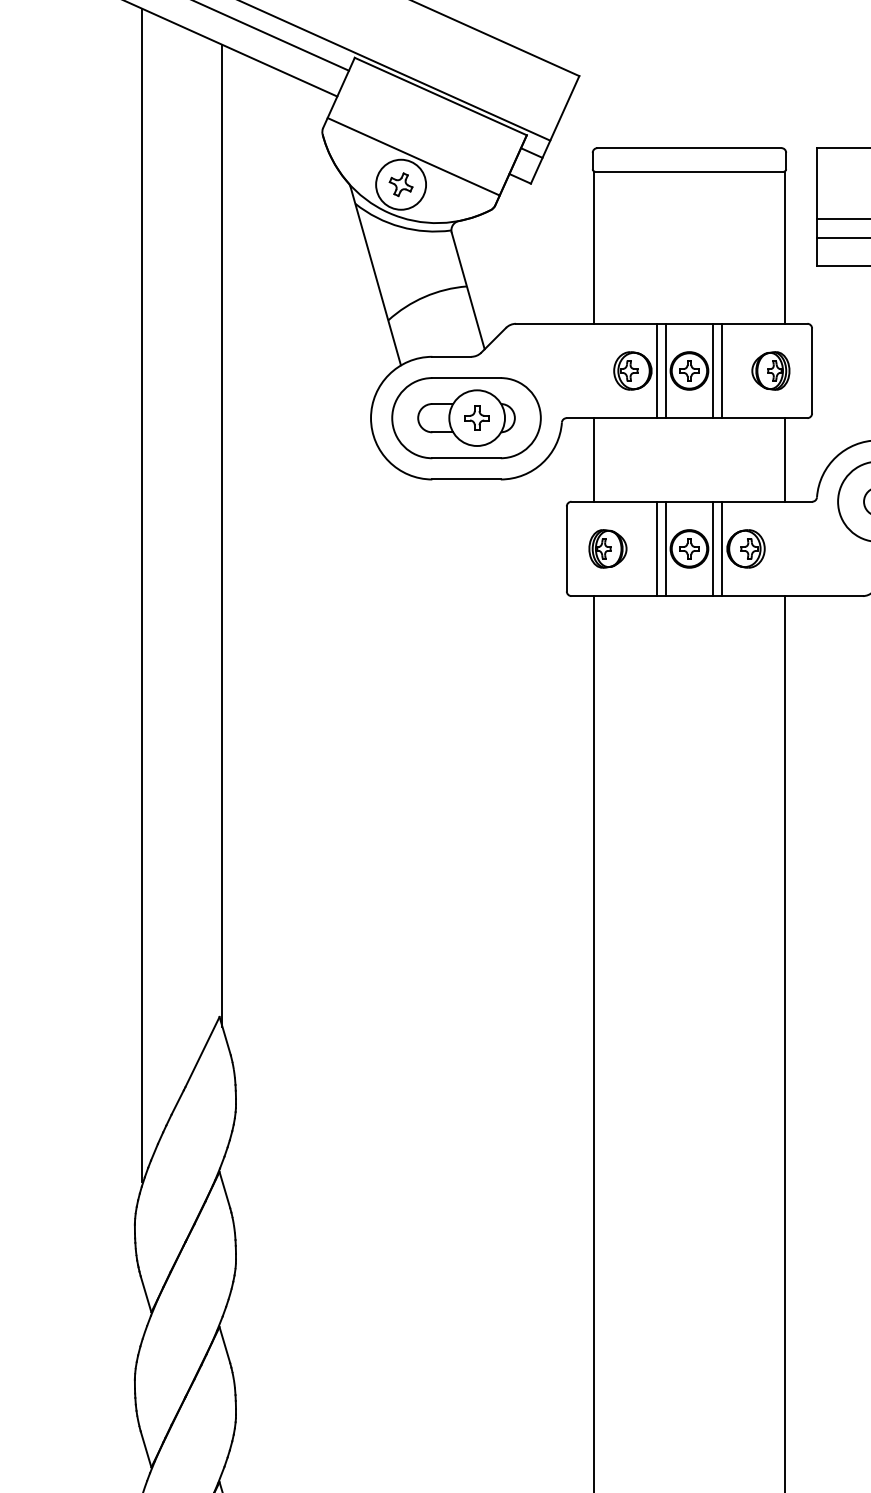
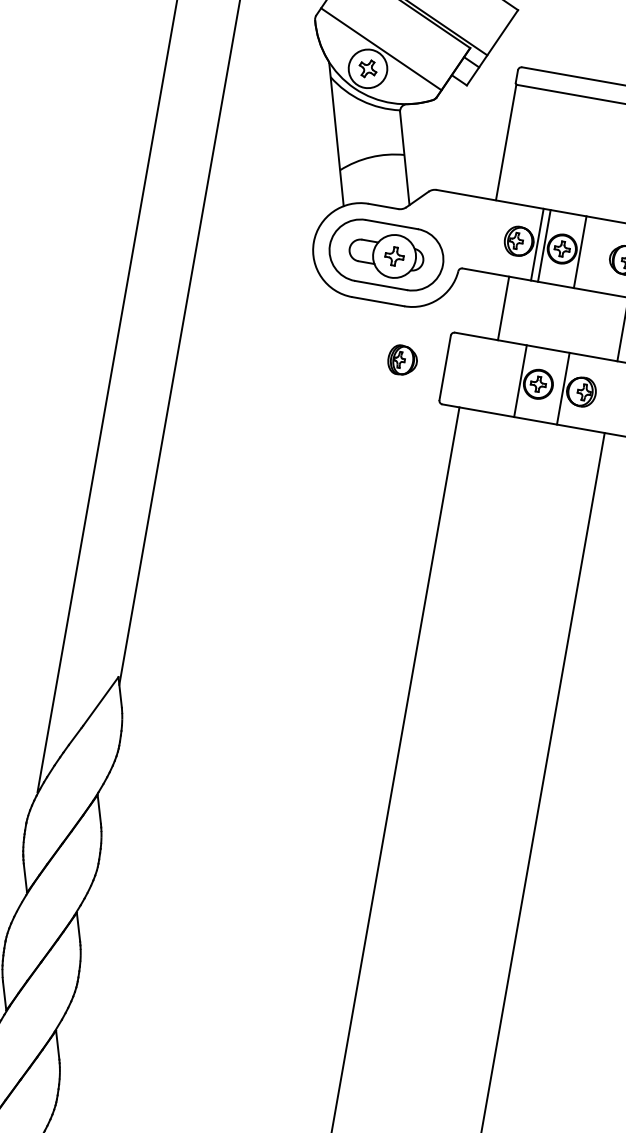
line: (722, 370) -> (587, 253), removed
line: (593, 459) -> (503, 308), moved
part: (607, 548) -> (402, 360), moved
line: (656, 548) -> (513, 379), removed
line: (713, 548) -> (556, 387), removed

